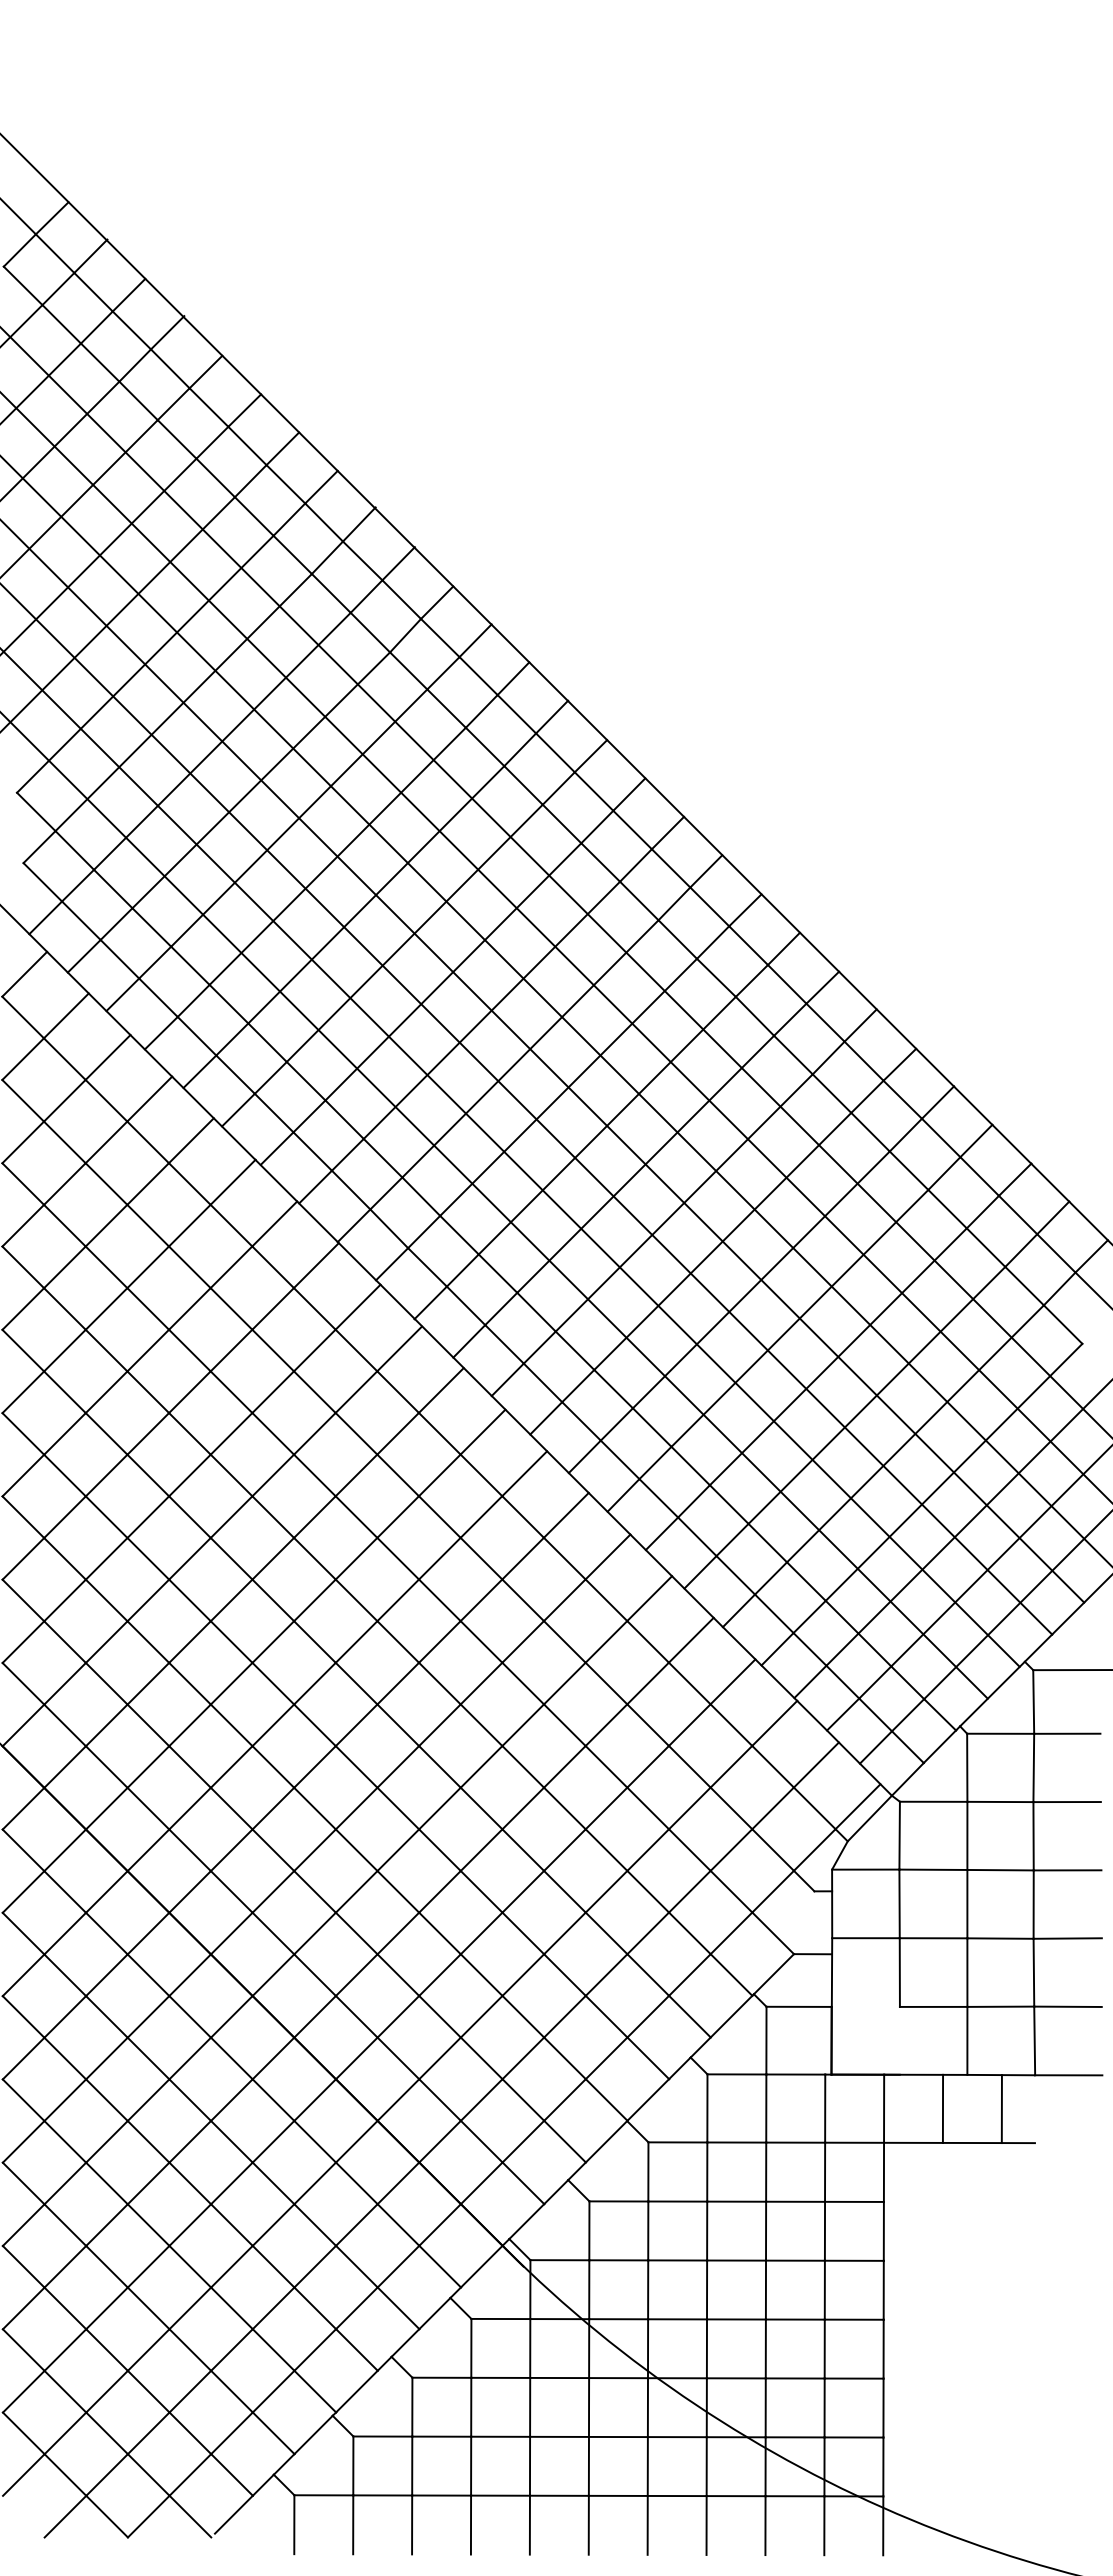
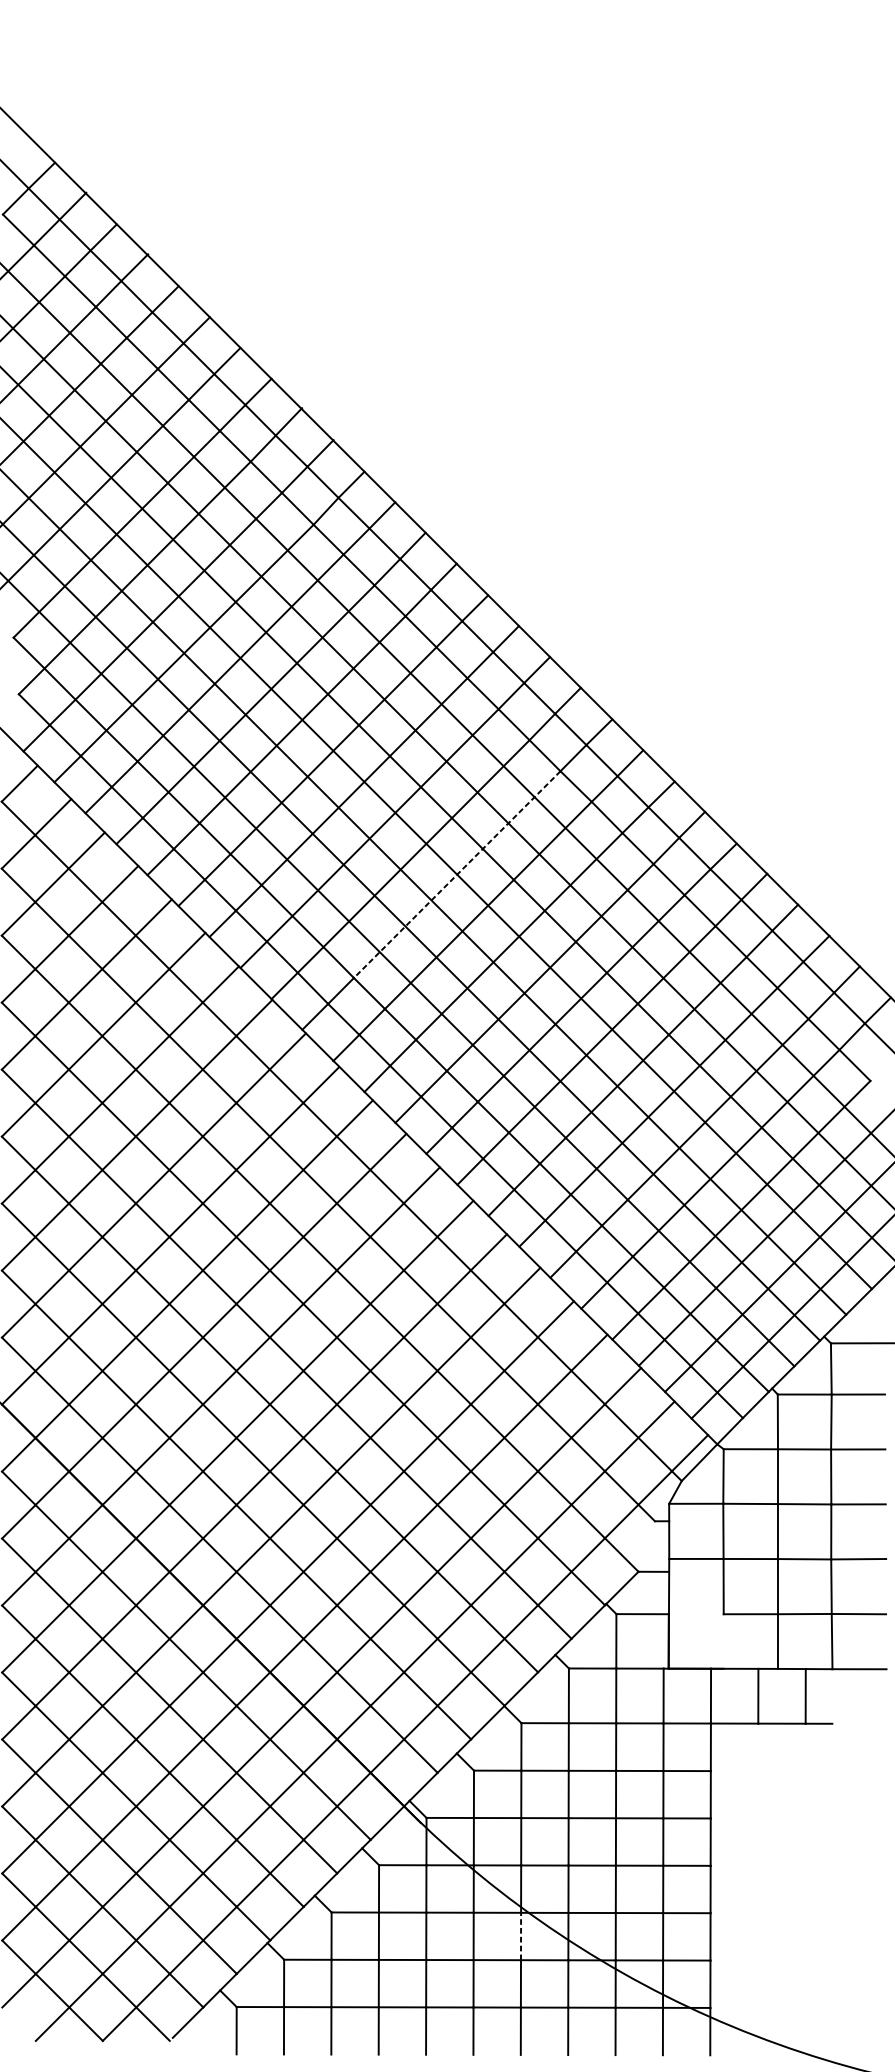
line: (568, 1087) -> (457, 874), solid -> dashed
line: (647, 2407) -> (520, 1936), solid -> dashed

